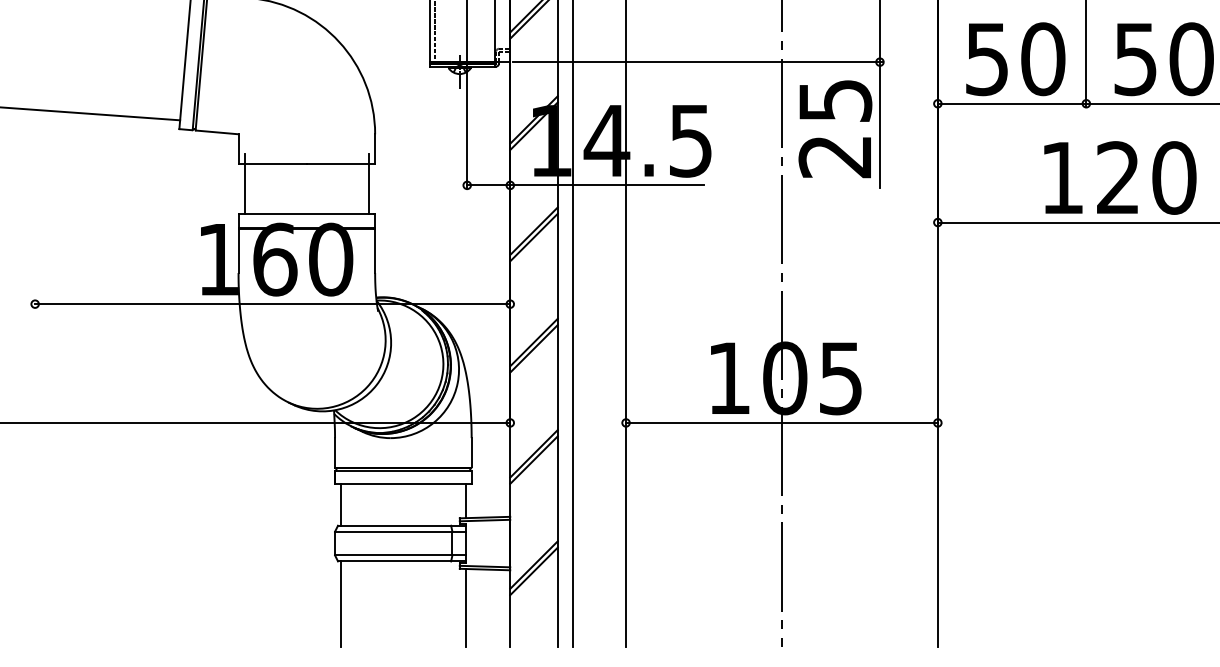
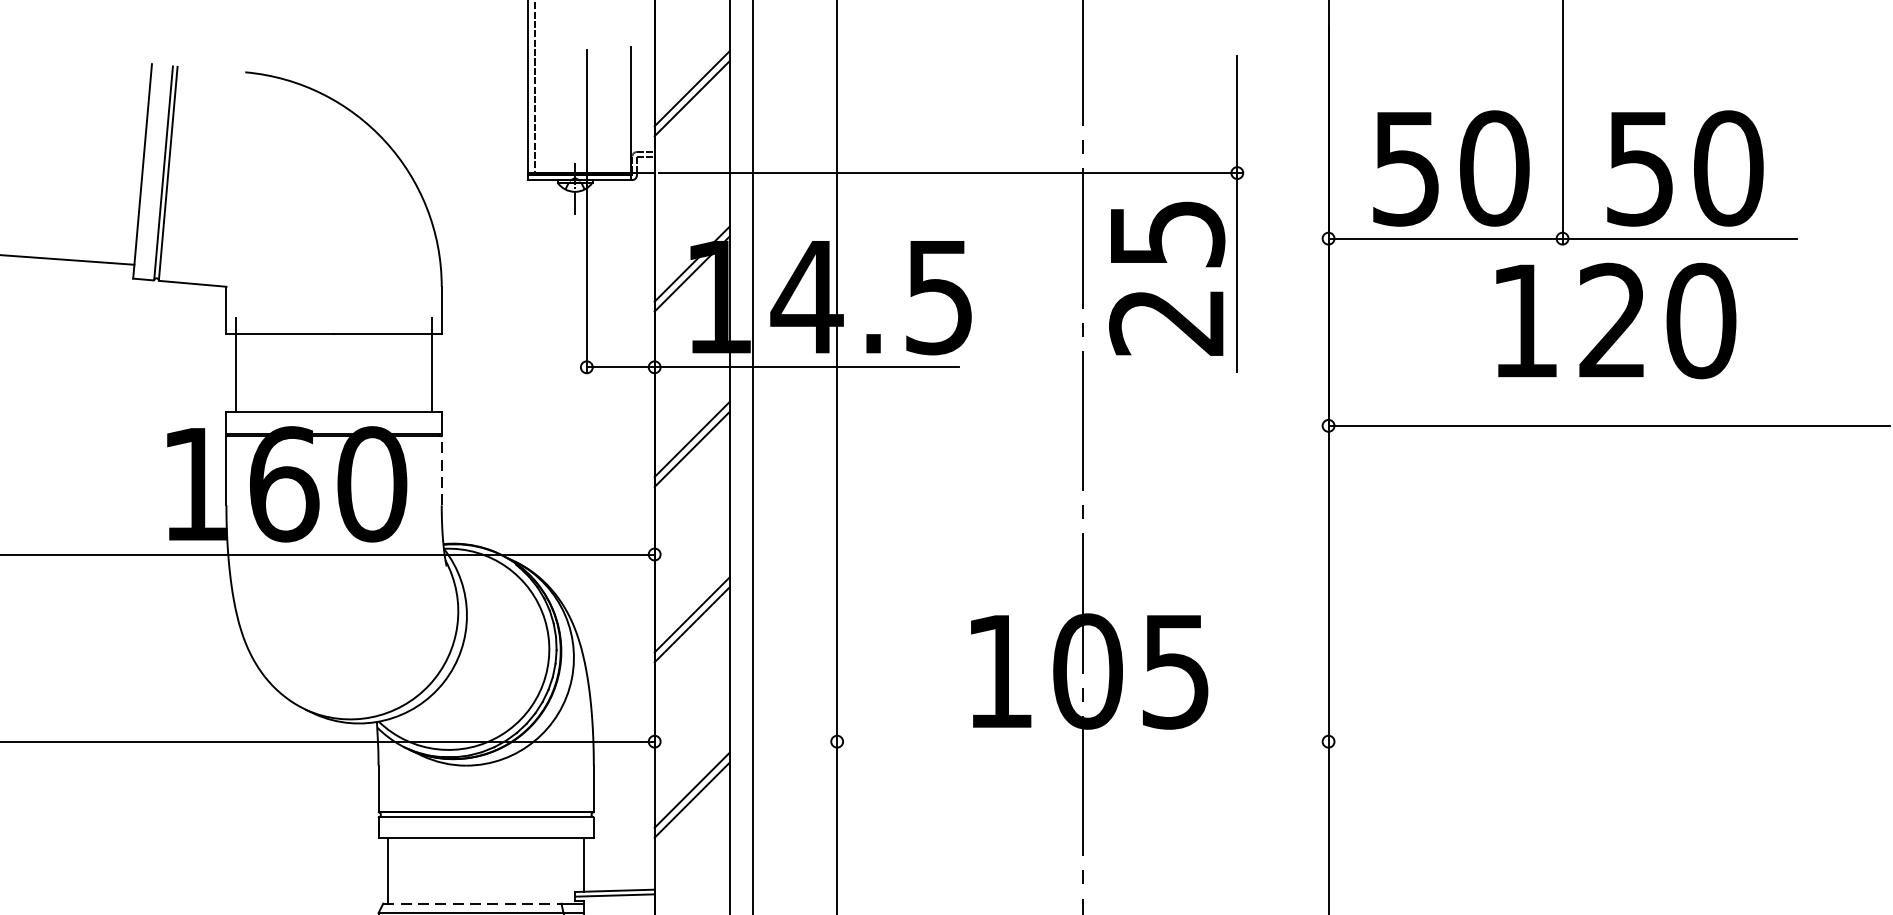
text: (1120, 177) -> (1616, 320), moved
line: (375, 251) -> (442, 471), solid -> dashed
line: (781, 422) -> (1082, 740), removed
line: (394, 525) -> (472, 903), solid -> dashed

